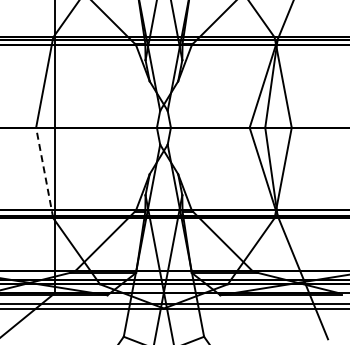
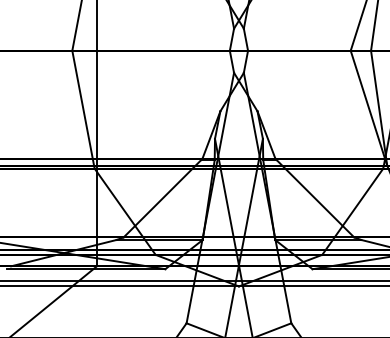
line: (44, 172) -> (83, 109), dashed -> solid

